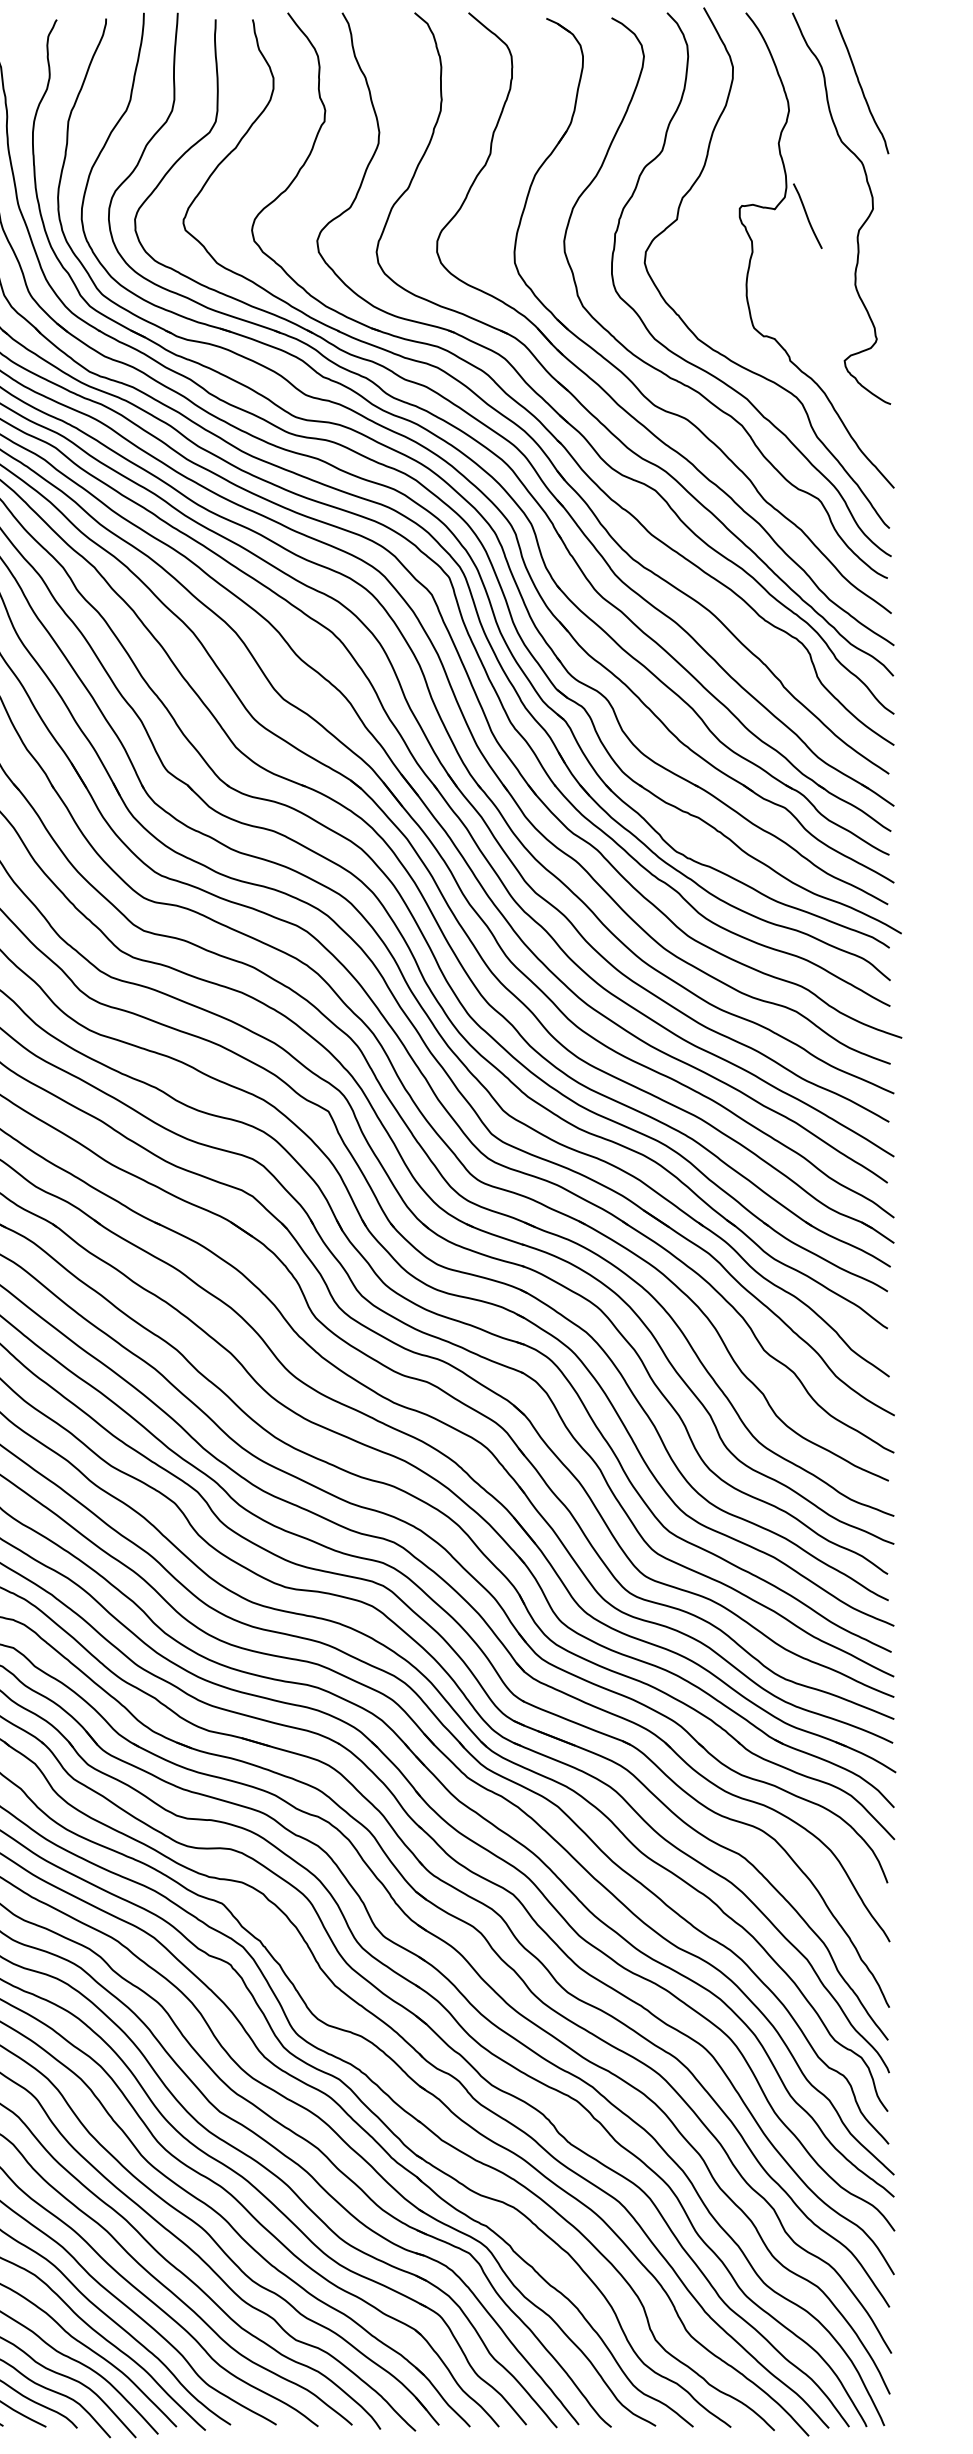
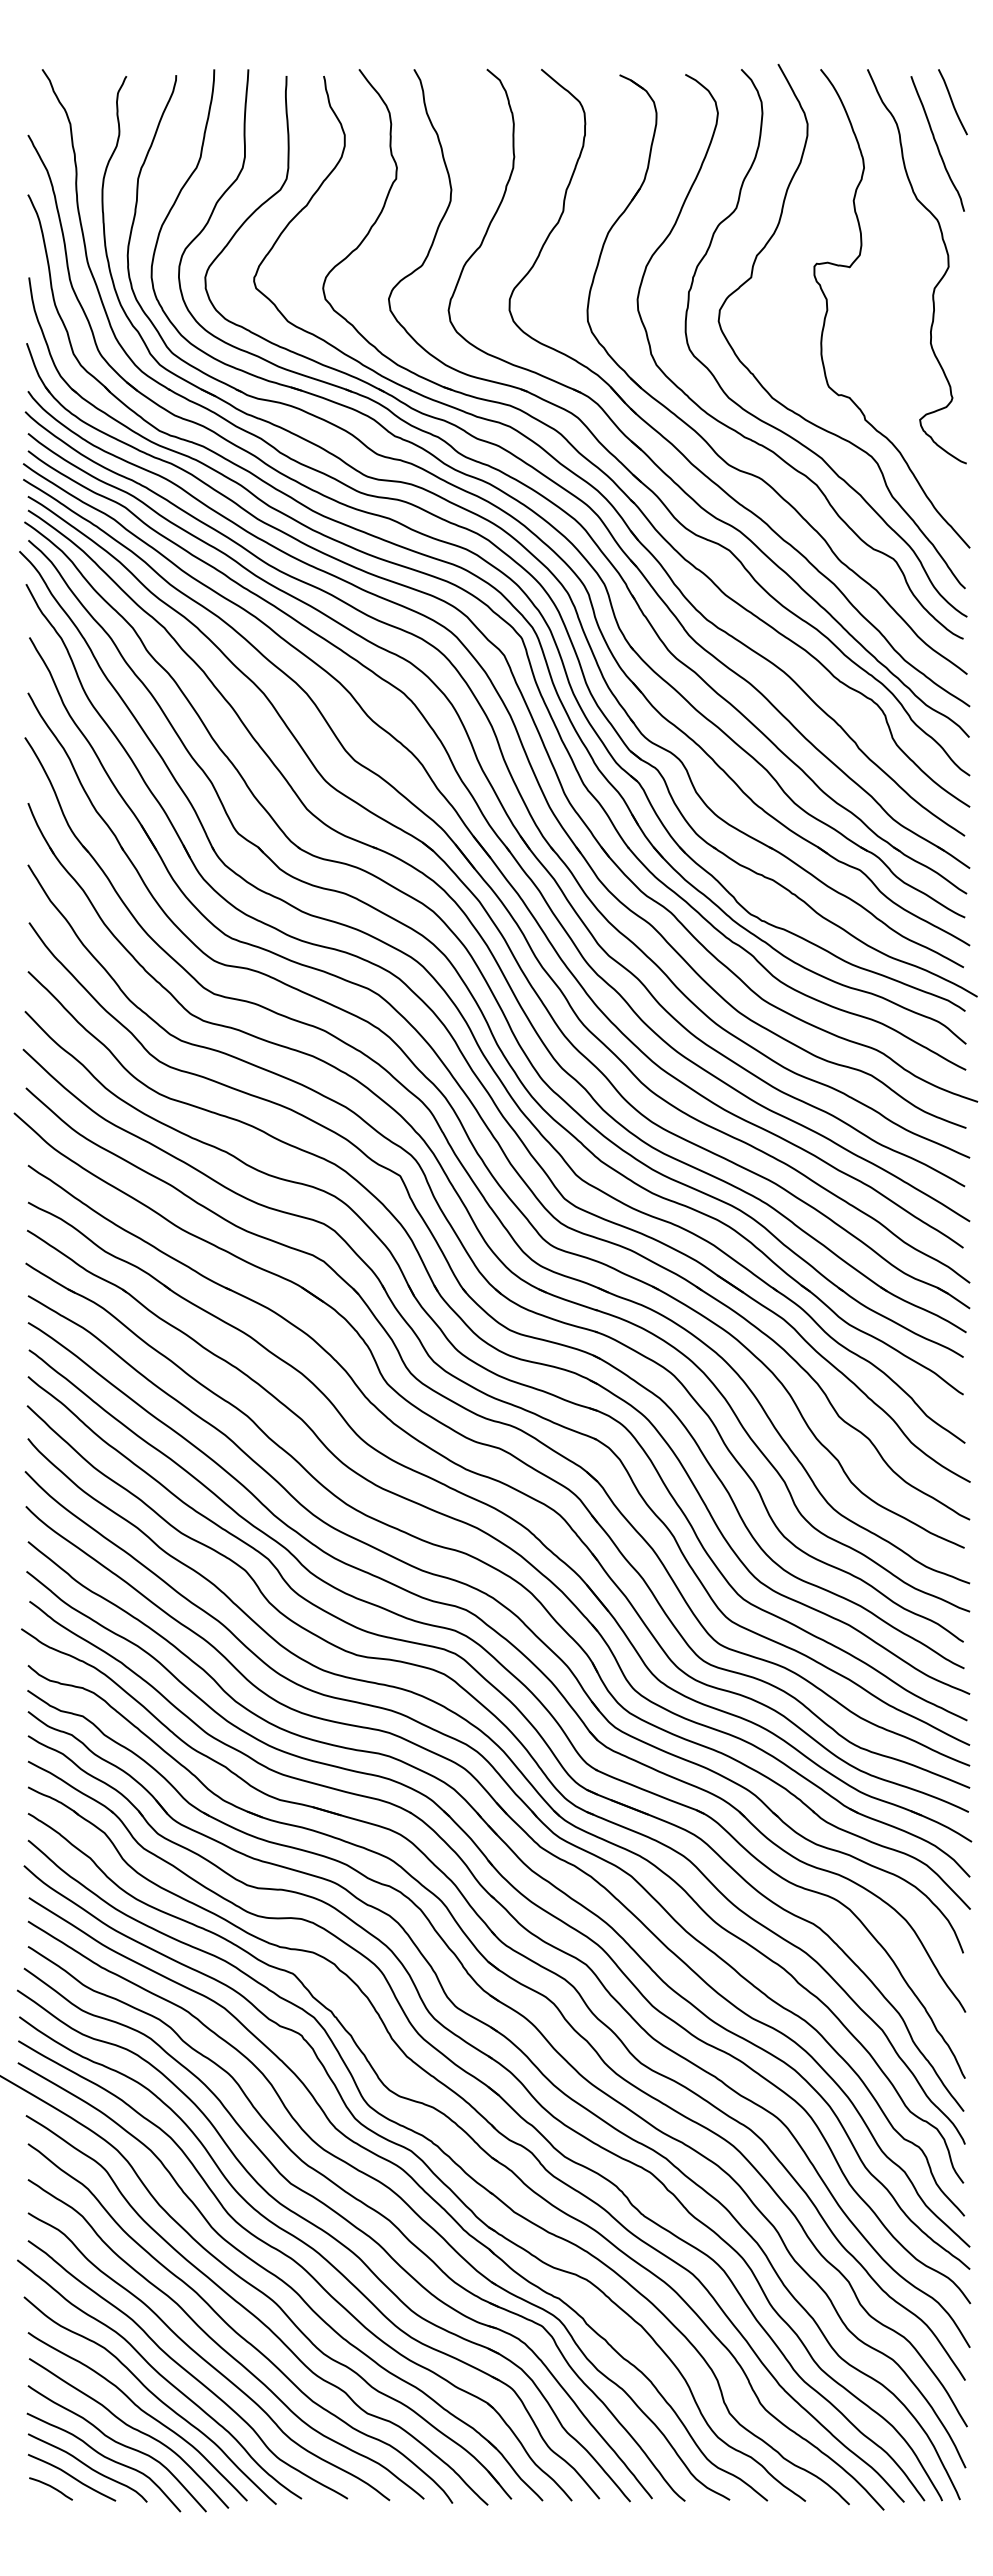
curve: (807, 216) -> (952, 102), moved

